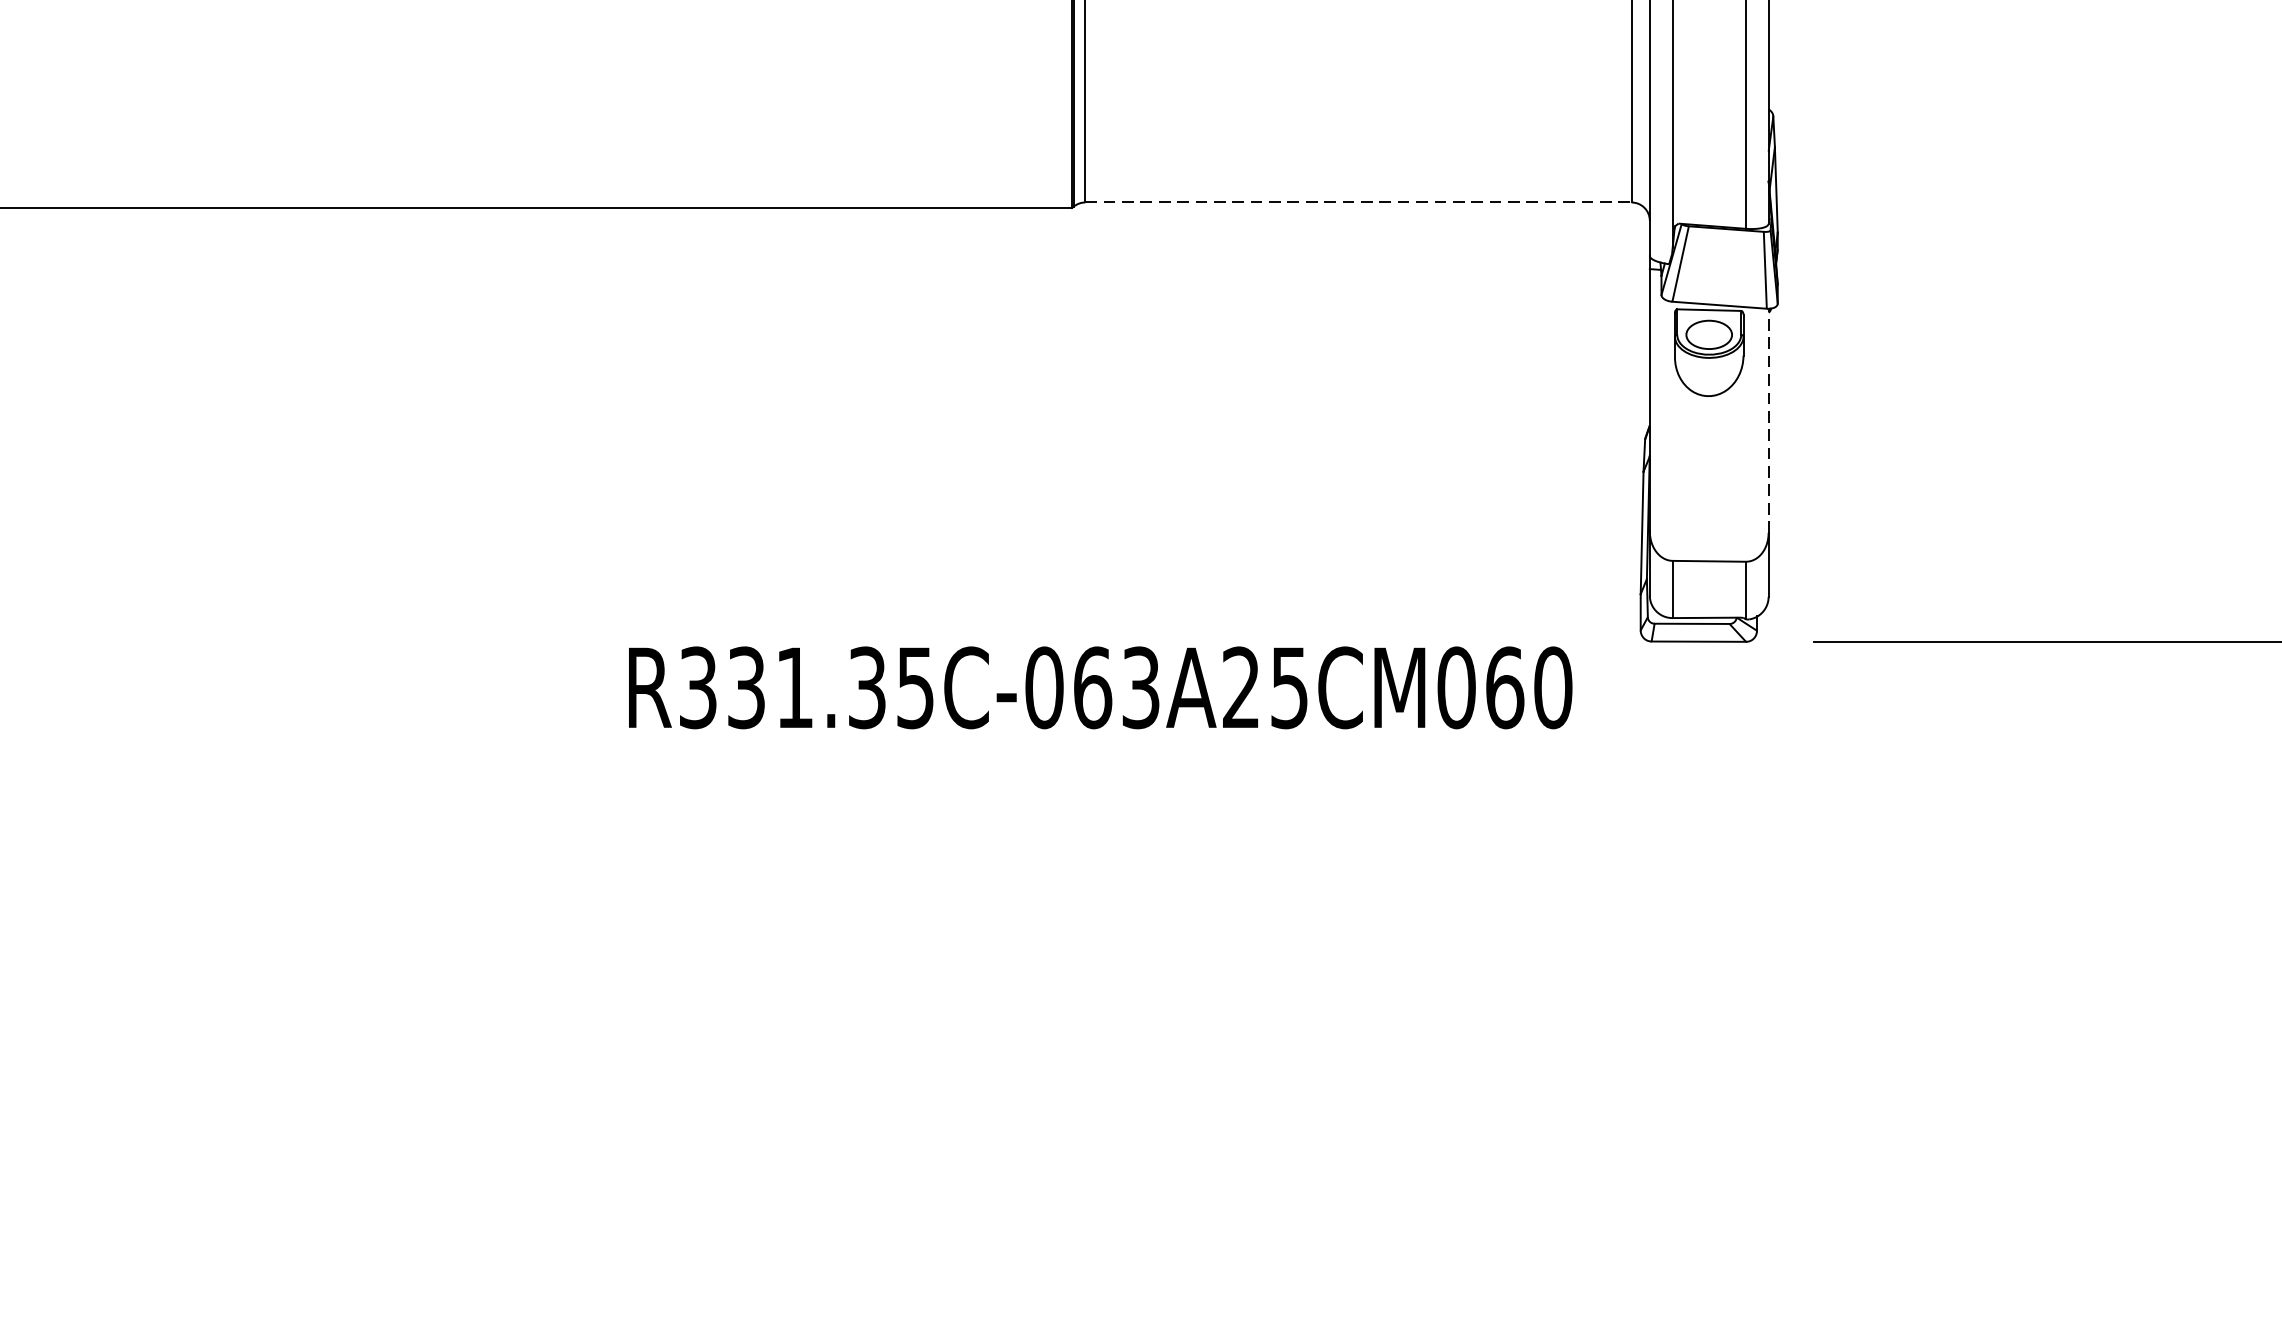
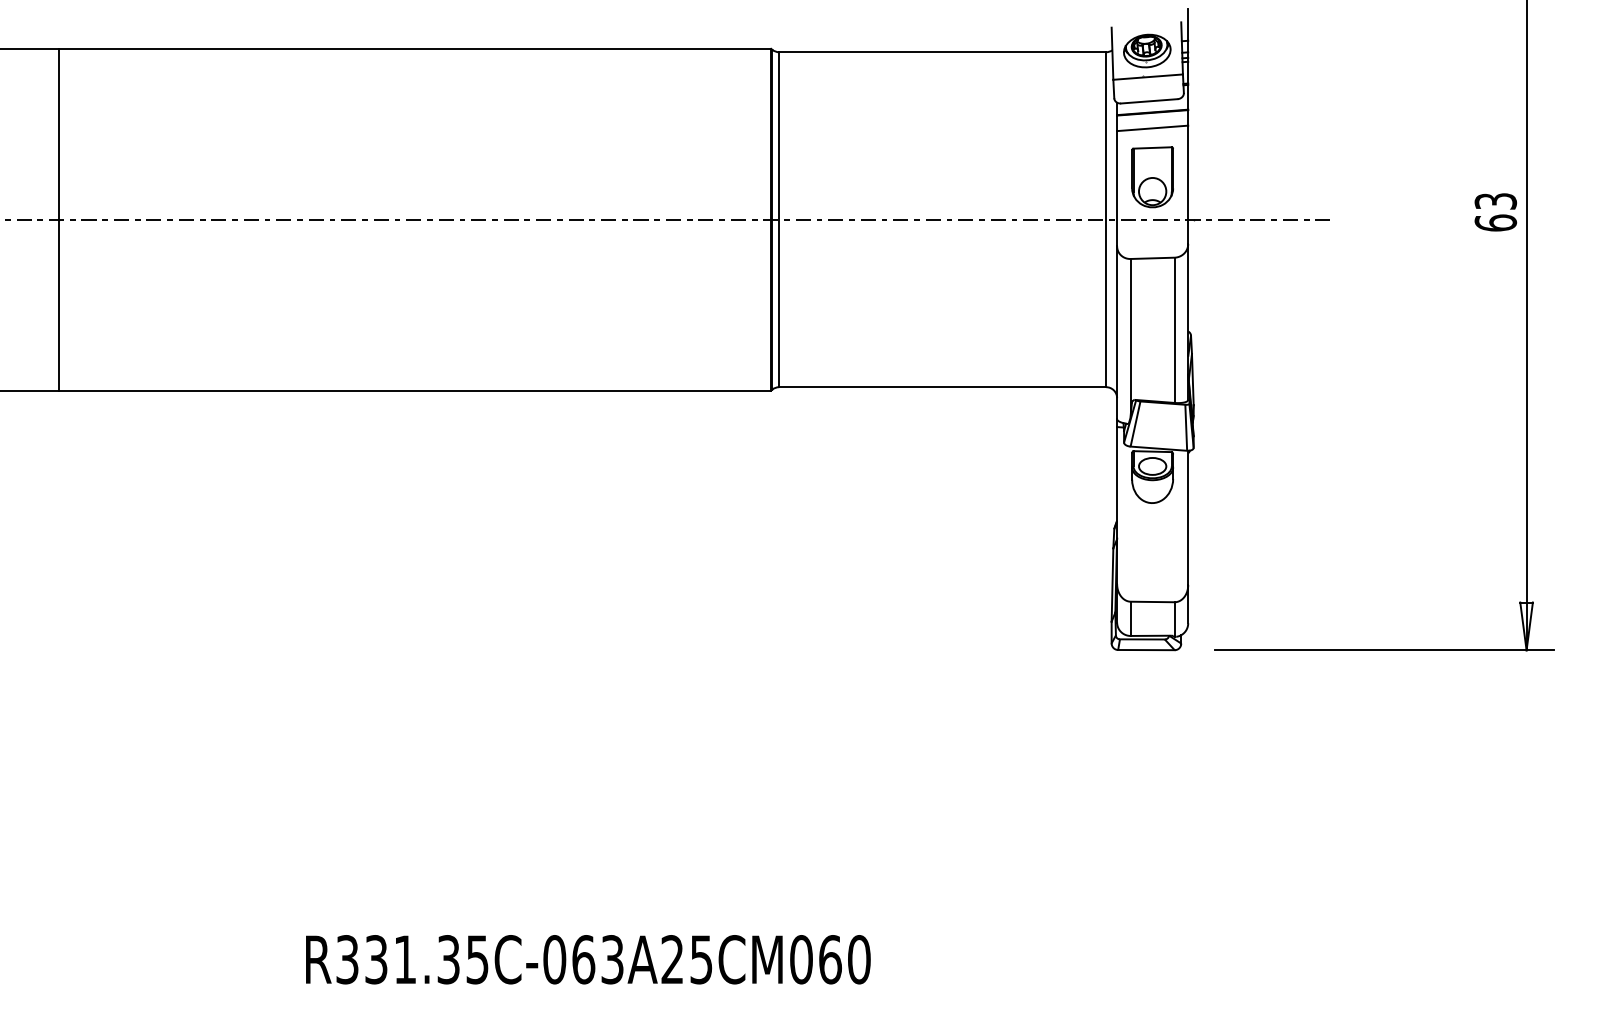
line: (1359, 202) -> (943, 387), dashed -> solid
line: (1769, 420) -> (1188, 517), dashed -> solid
text: (1100, 687) -> (588, 959), moved

